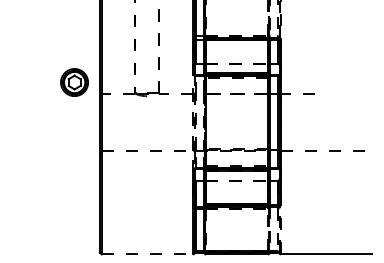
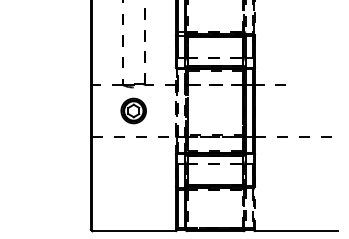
part: (74, 82) -> (133, 110), moved
line: (148, 254) -> (134, 231), dashed -> solid

